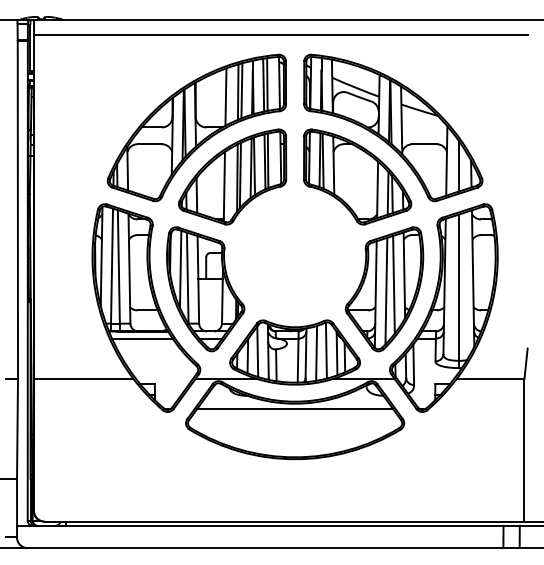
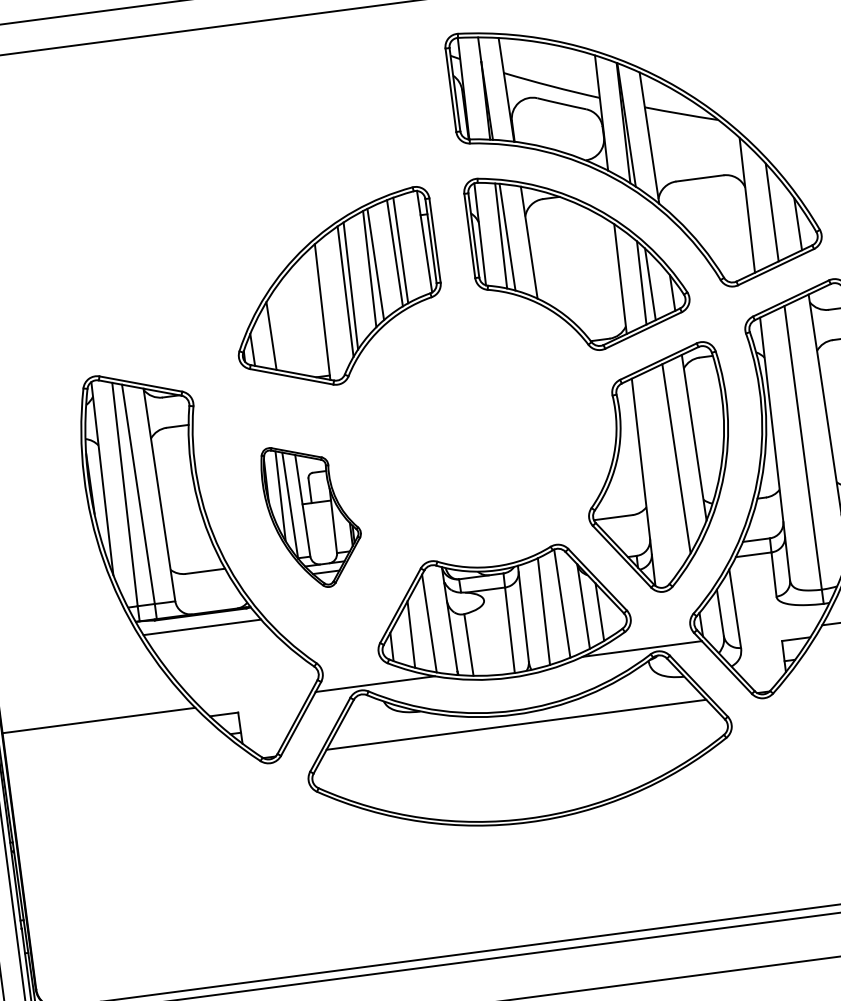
part: (196, 127) -> (253, 204), removed
part: (205, 289) -> (312, 516), size x0.6
line: (386, 290) -> (663, 471), removed

